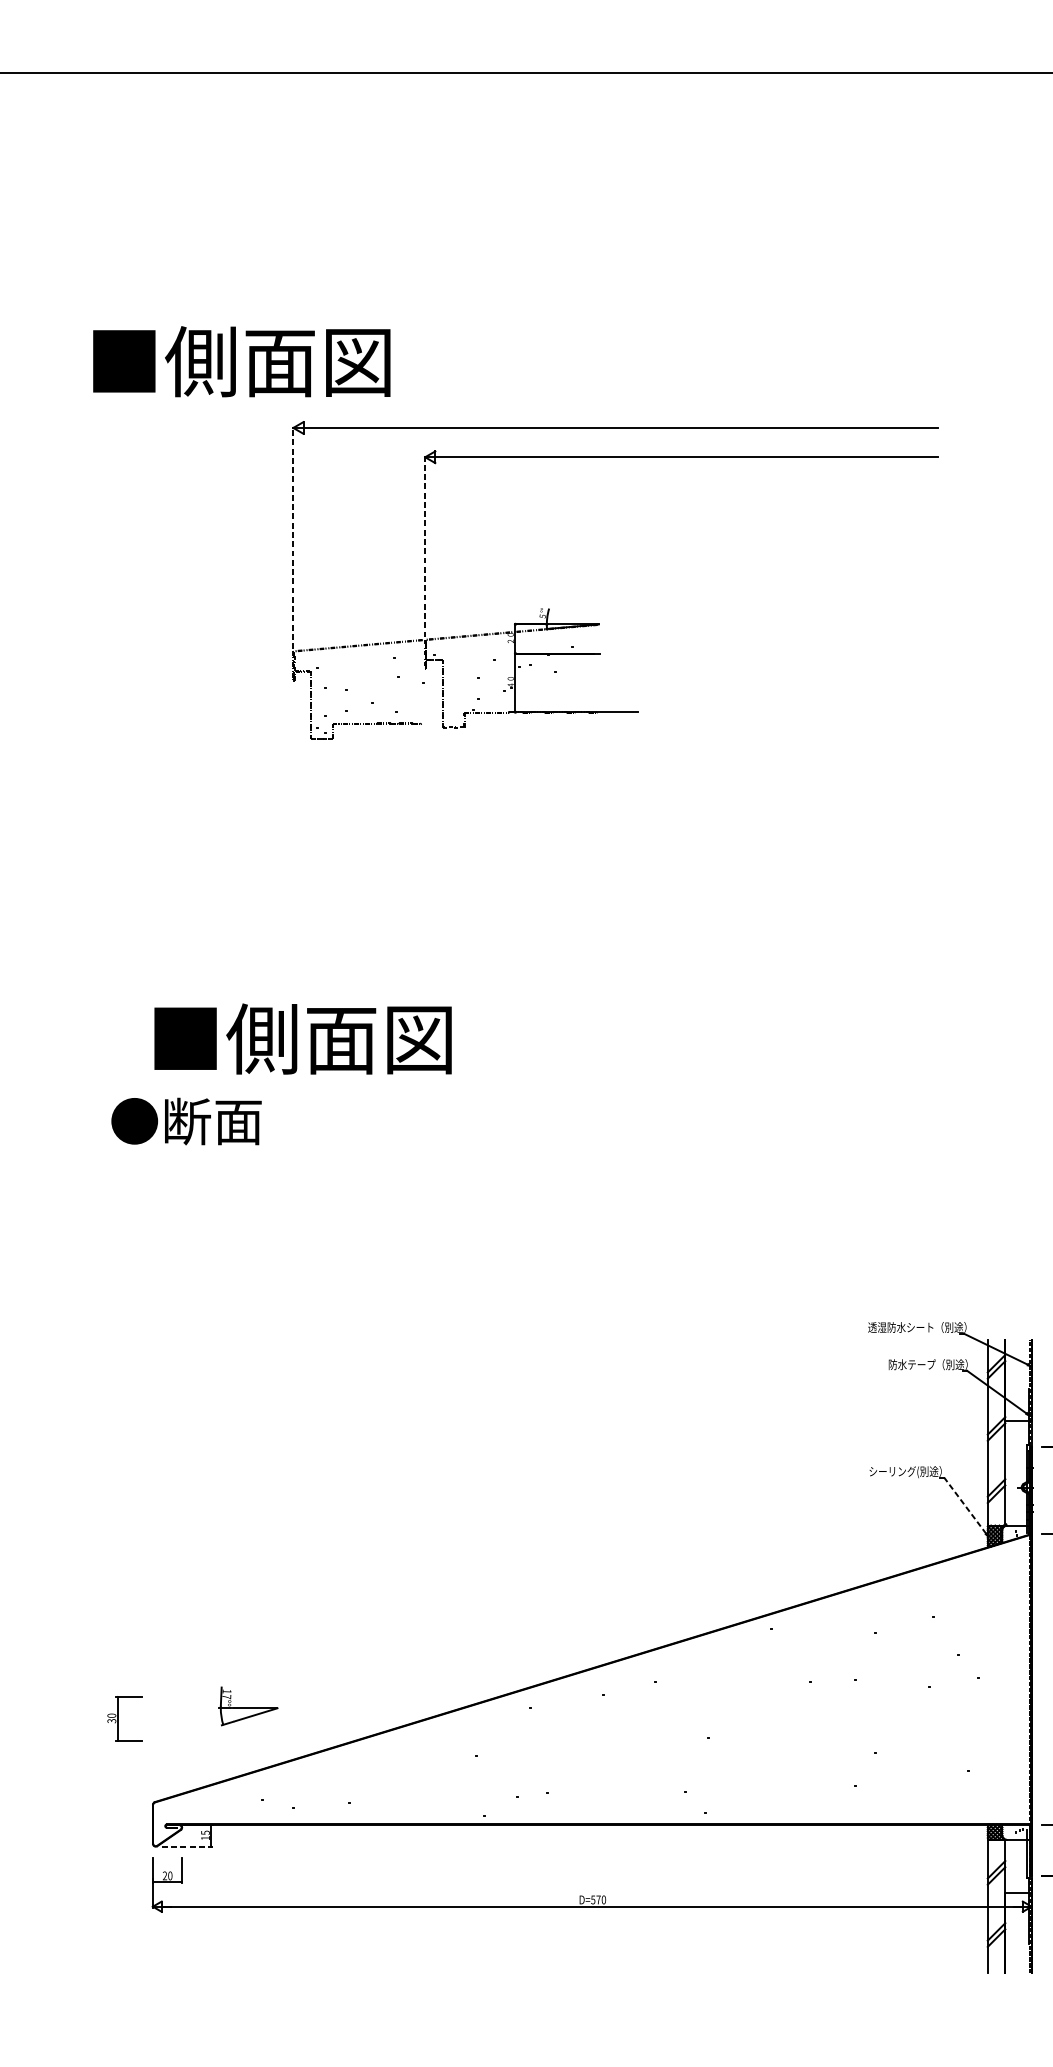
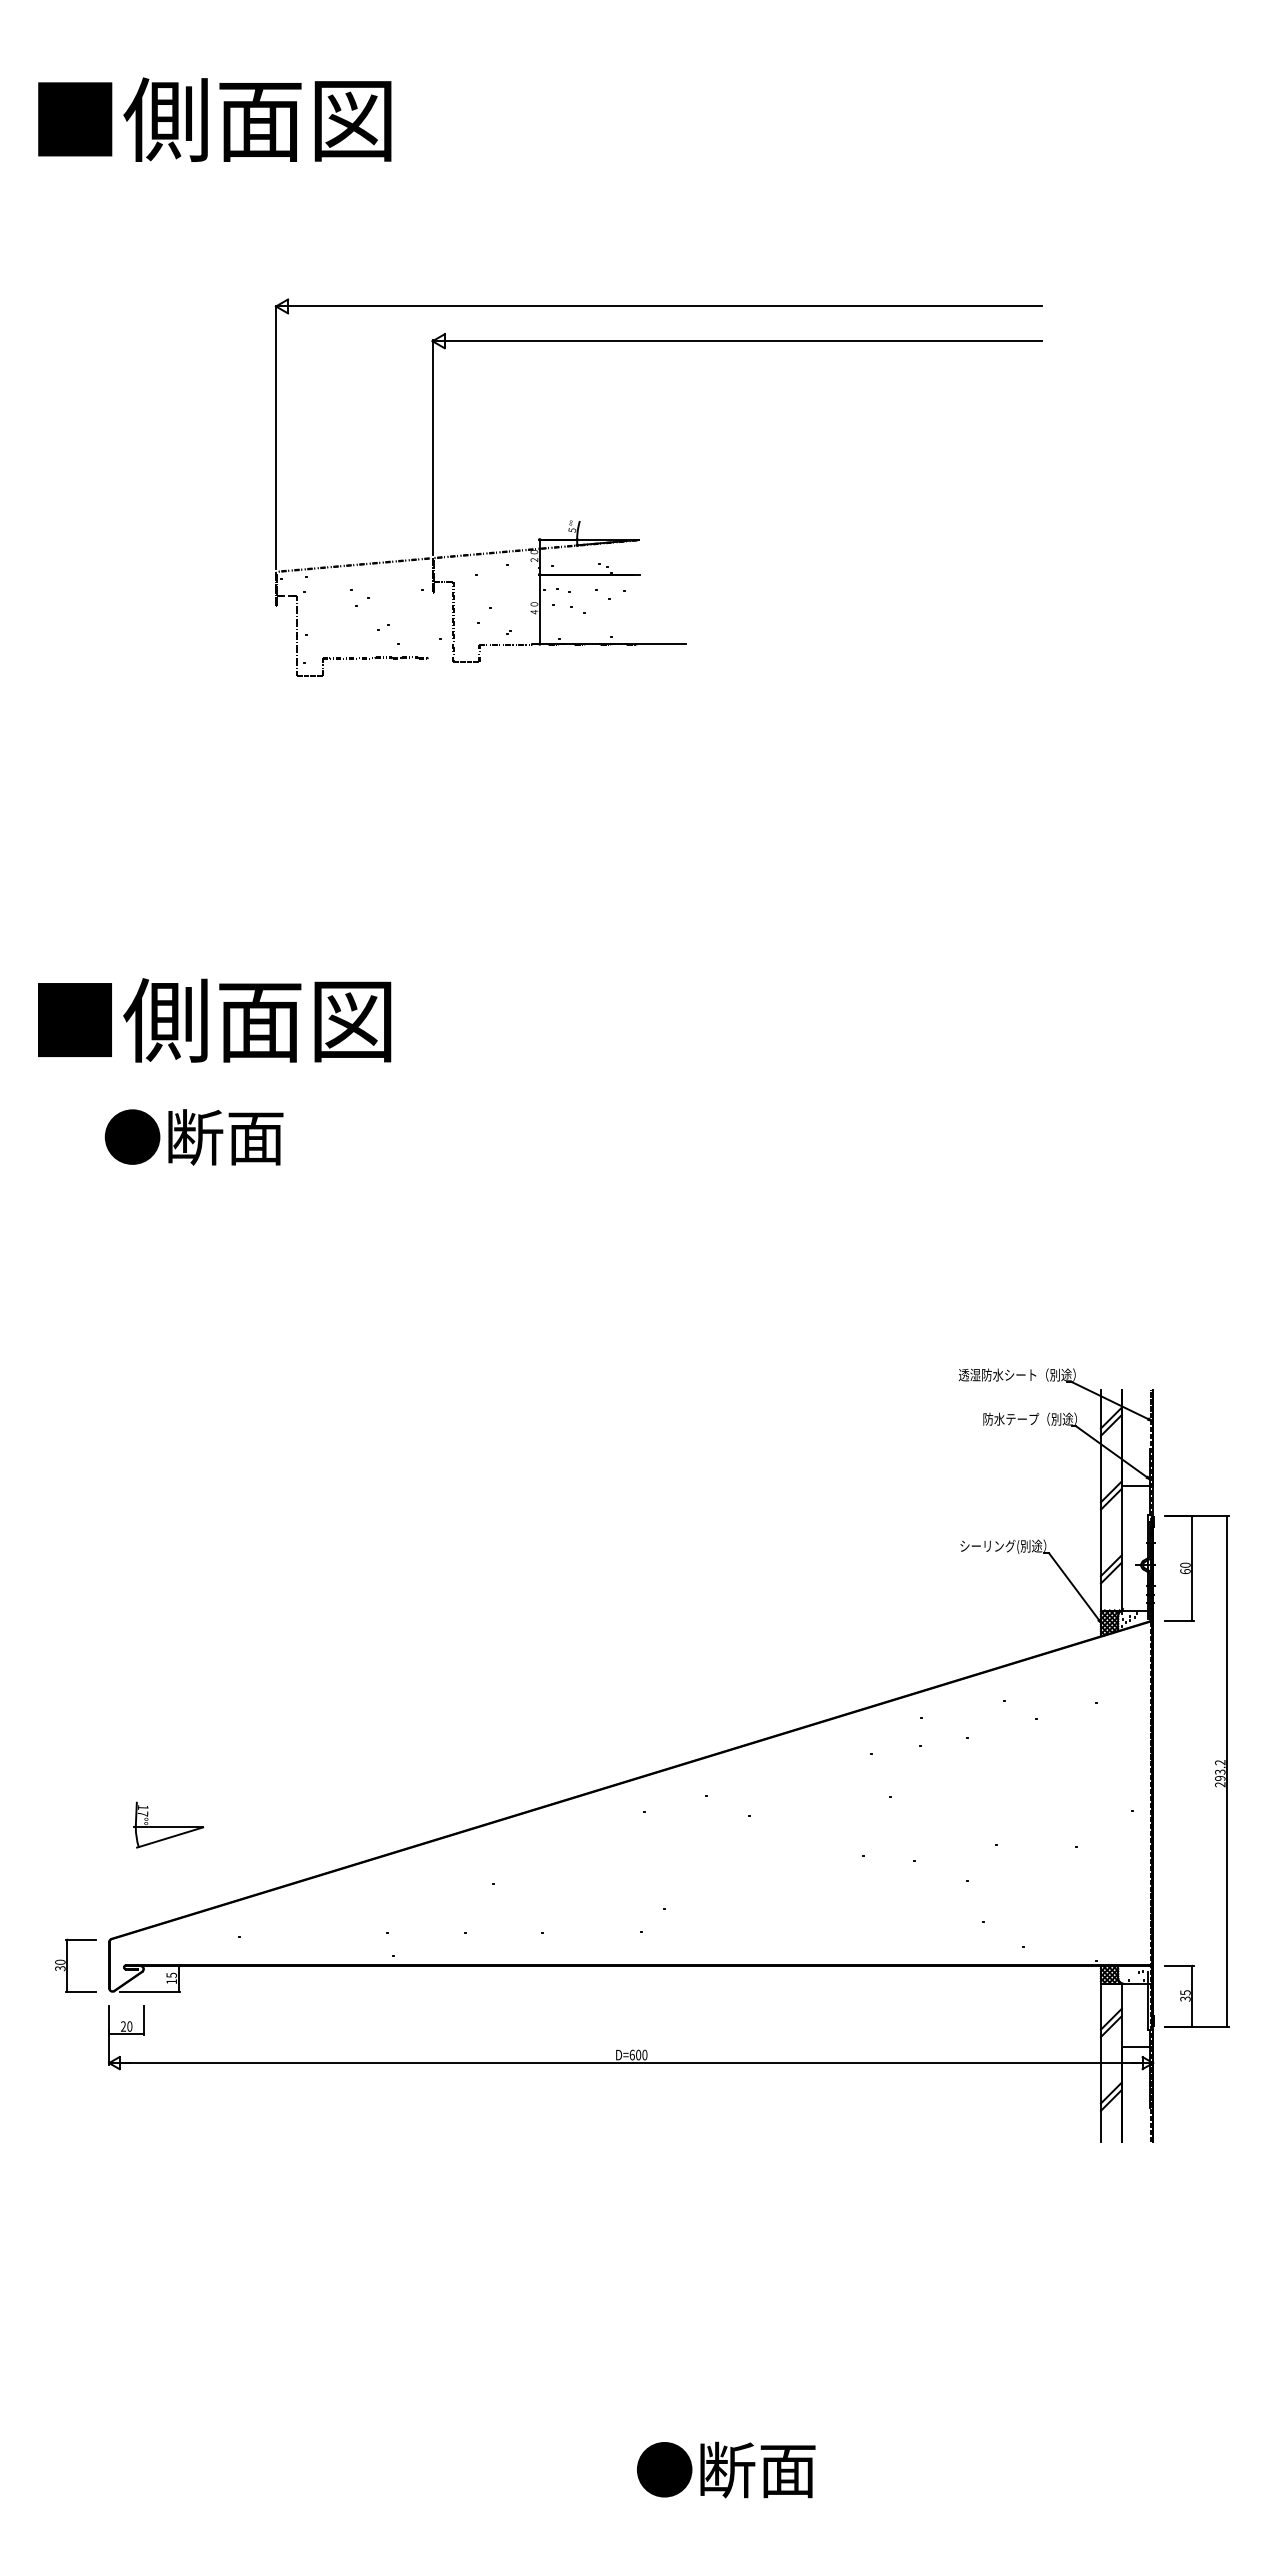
text: (241, 361) -> (214, 119), moved
line: (293, 538) -> (276, 437), dashed -> solid
line: (425, 546) -> (432, 447), dashed -> solid
text: (303, 1039) -> (214, 1020), moved
text: (186, 1121) -> (193, 1137), moved
line: (965, 1505) -> (1074, 1586), dashed -> solid
part: (248, 1705) -> (168, 1824), moved
part: (117, 1718) -> (67, 1965), moved
line: (187, 1846) -> (150, 1991), dashed -> solid
text: (595, 1899) -> (635, 2054), D=570 -> D=600

